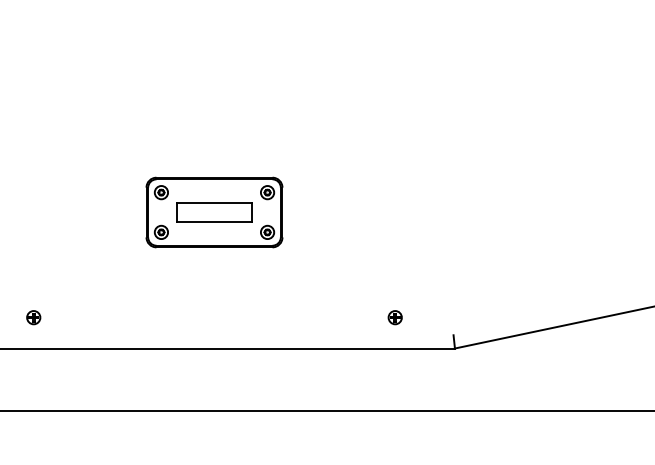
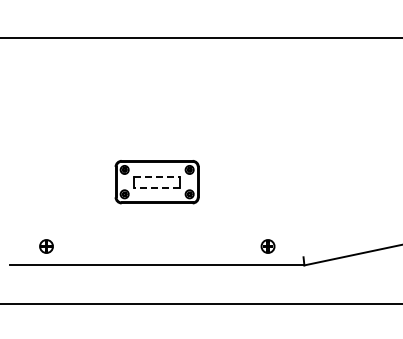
line: (215, 203) -> (157, 176), solid -> dashed
line: (215, 221) -> (157, 187), solid -> dashed
part: (33, 317) -> (46, 246), size x1.6
part: (394, 317) -> (267, 246), size x1.6

